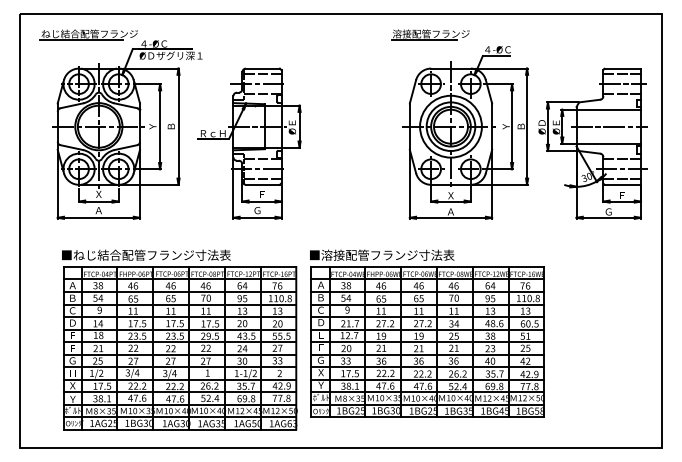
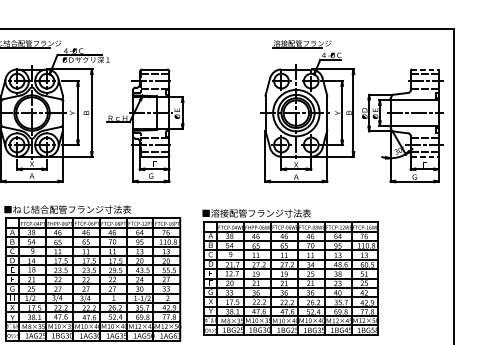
part: (430, 34) -> (302, 43), moved
line: (623, 68) -> (425, 69), solid -> dashed
line: (623, 184) -> (425, 156), solid -> dashed
part: (427, 333) -> (290, 272), moved

